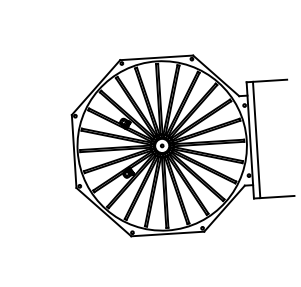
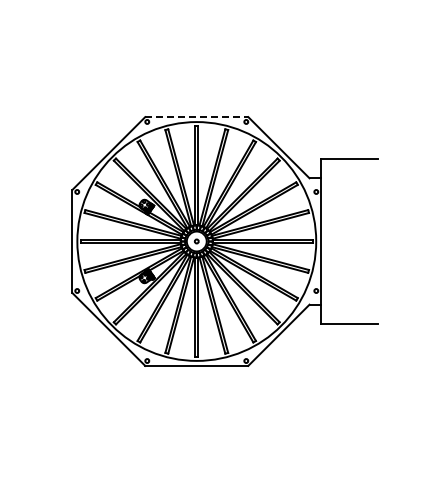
line: (156, 58) -> (196, 117), solid -> dashed
line: (256, 139) -> (330, 241), removed

